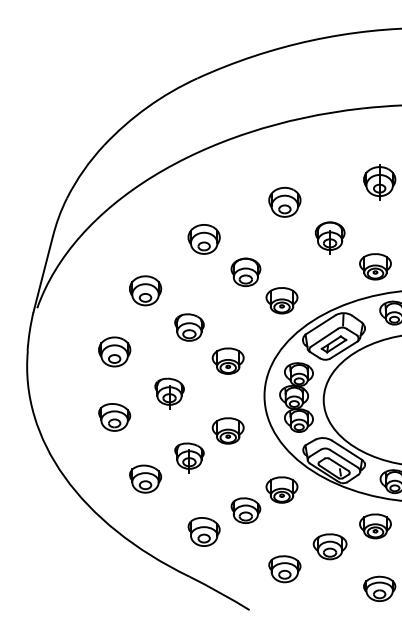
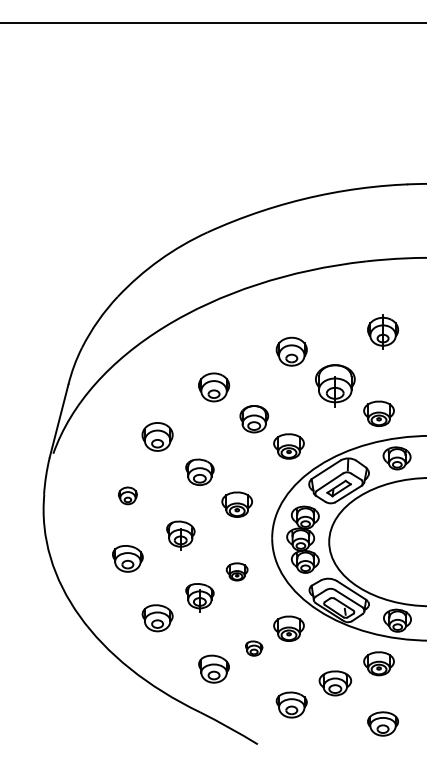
part: (330, 237) -> (335, 385), size x1.4
part: (114, 351) -> (127, 495), size x0.6
part: (227, 430) -> (236, 571), size x0.7
part: (245, 510) -> (253, 648), size x0.6

